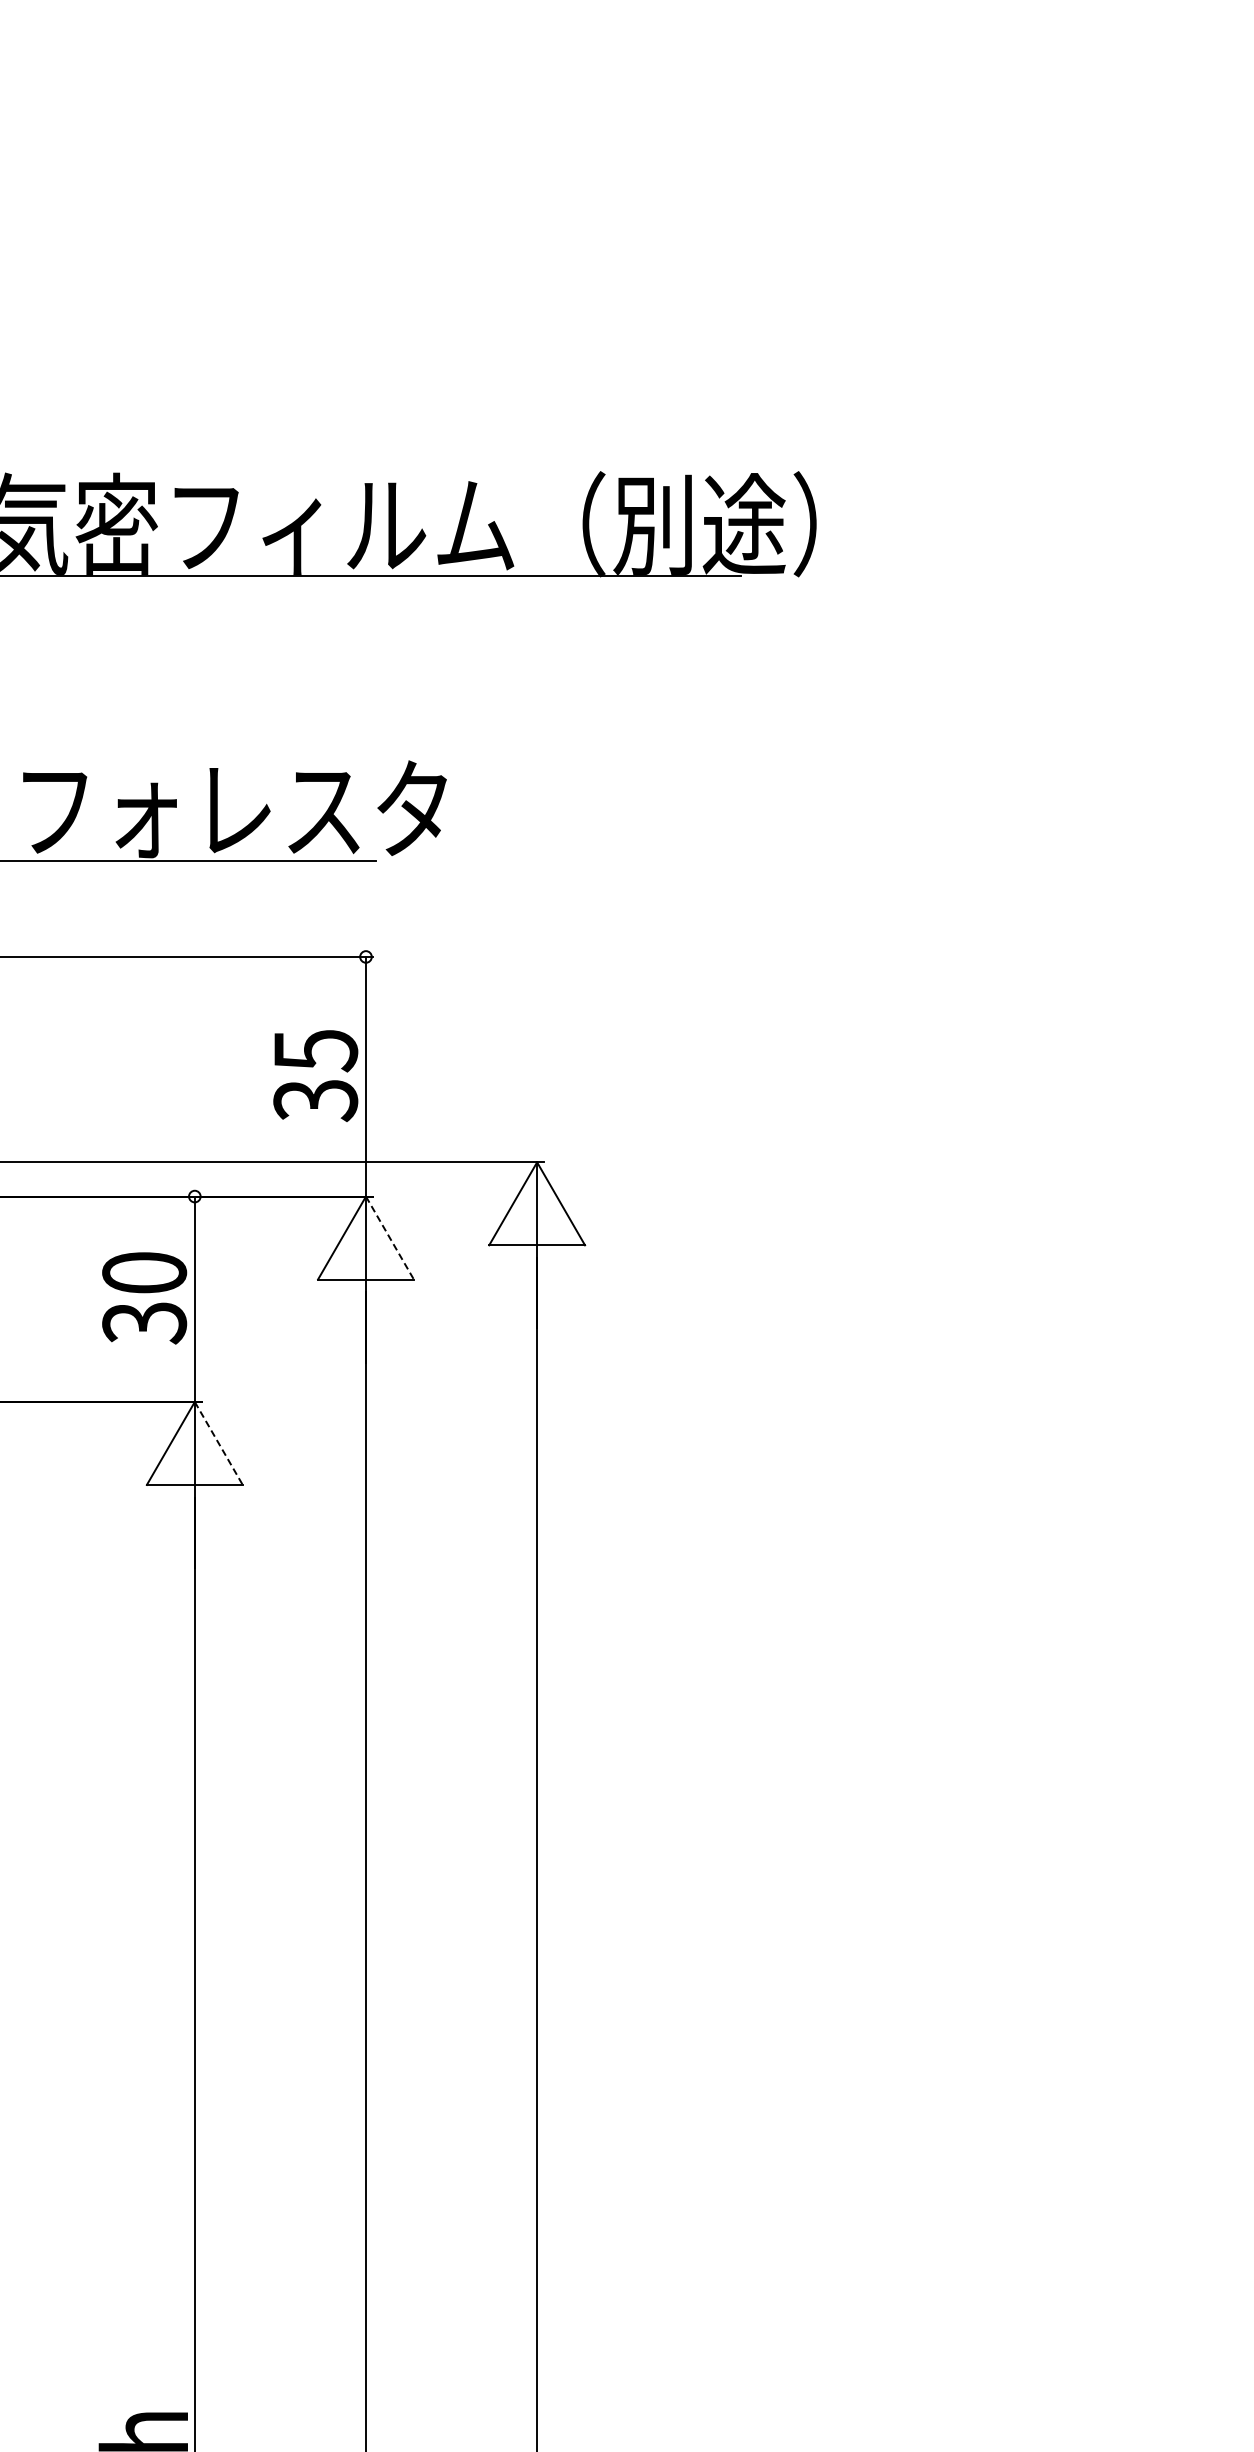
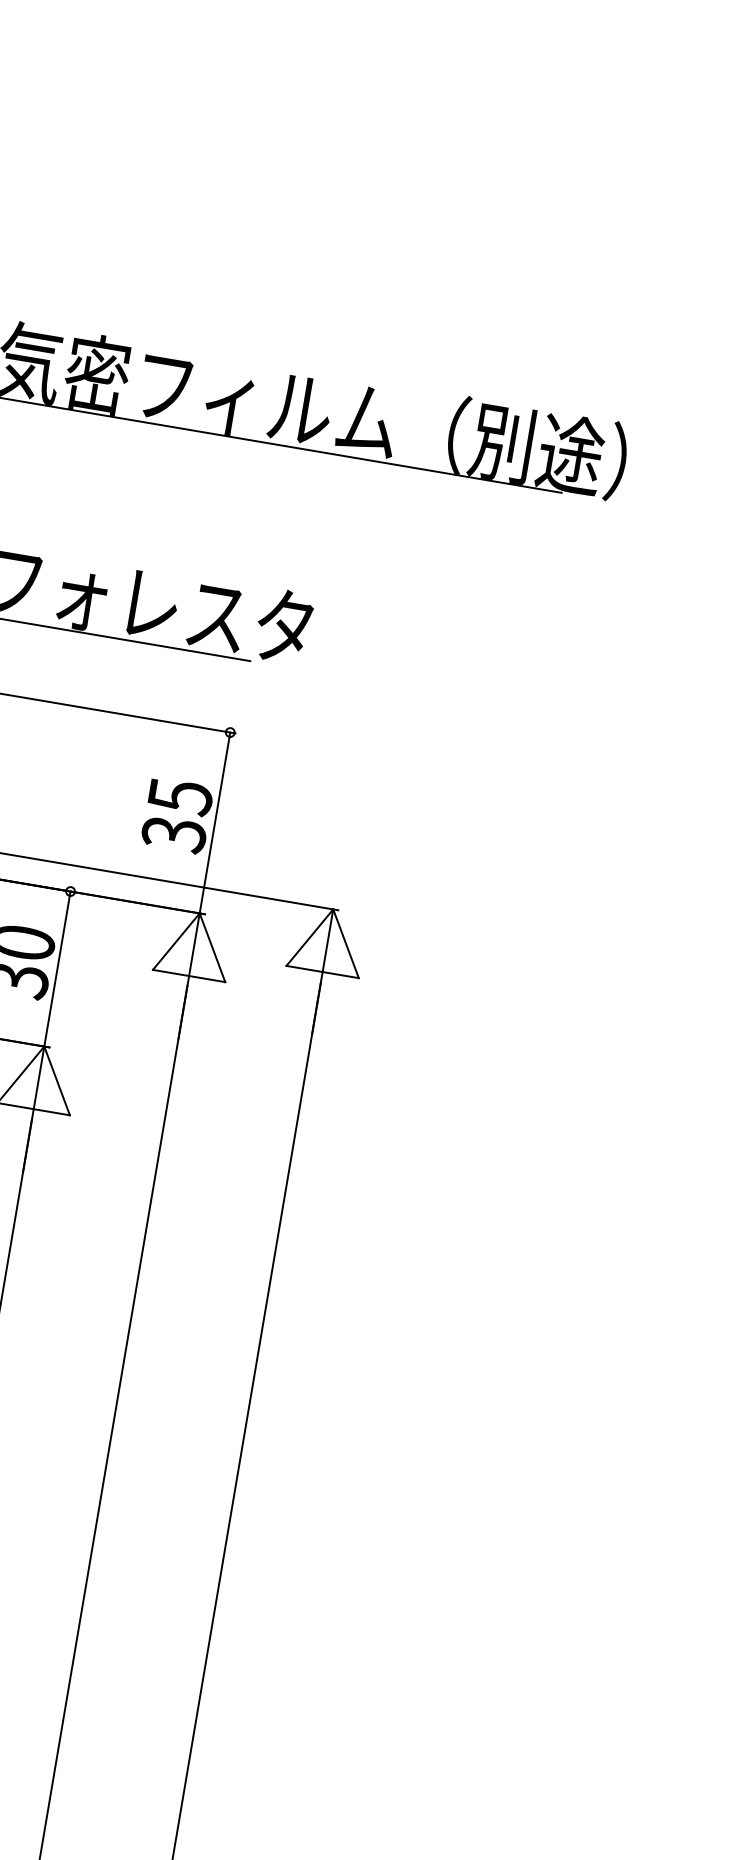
line: (389, 1238) -> (212, 948), dashed -> solid
line: (218, 1443) -> (56, 1080), dashed -> solid

